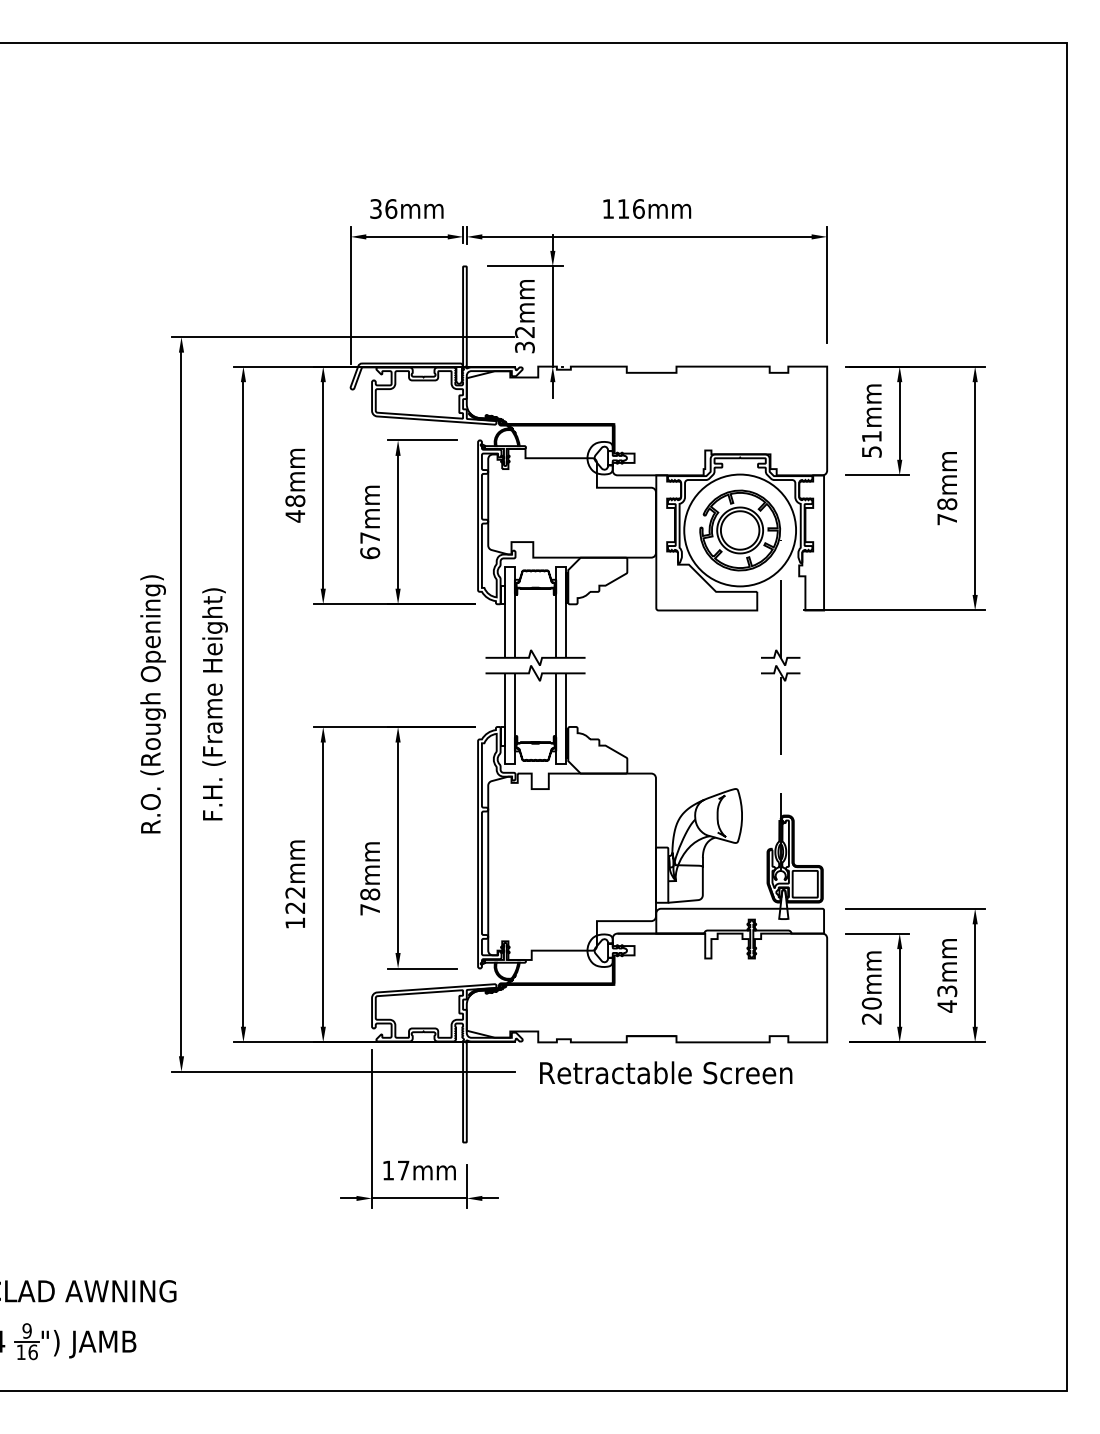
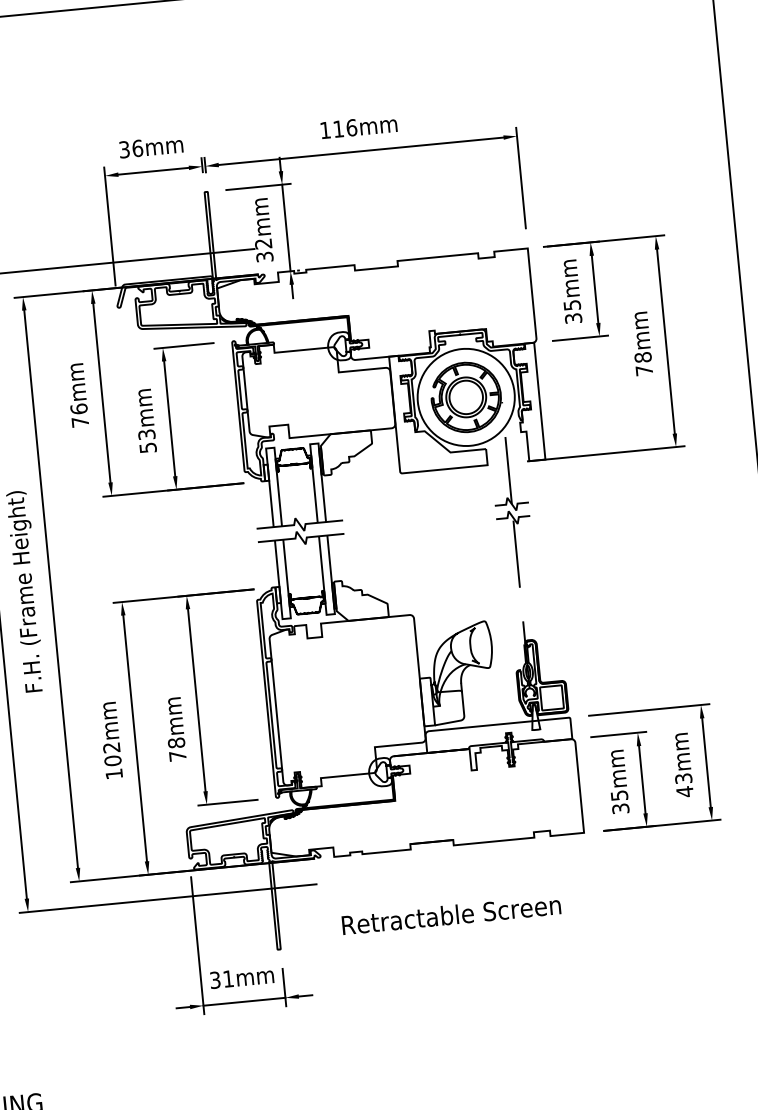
text: (871, 444) -> (572, 312), 51mm -> 35mm
text: (295, 508) -> (79, 415), 48mm -> 76mm
text: (370, 545) -> (147, 441), 67mm -> 53mm
text: (295, 907) -> (113, 760), 122mm -> 102mm
text: (871, 1010) -> (619, 801), 20mm -> 35mm
text: (666, 1072) -> (451, 914), moved
text: (395, 1170) -> (221, 979), 17mm -> 31mm

